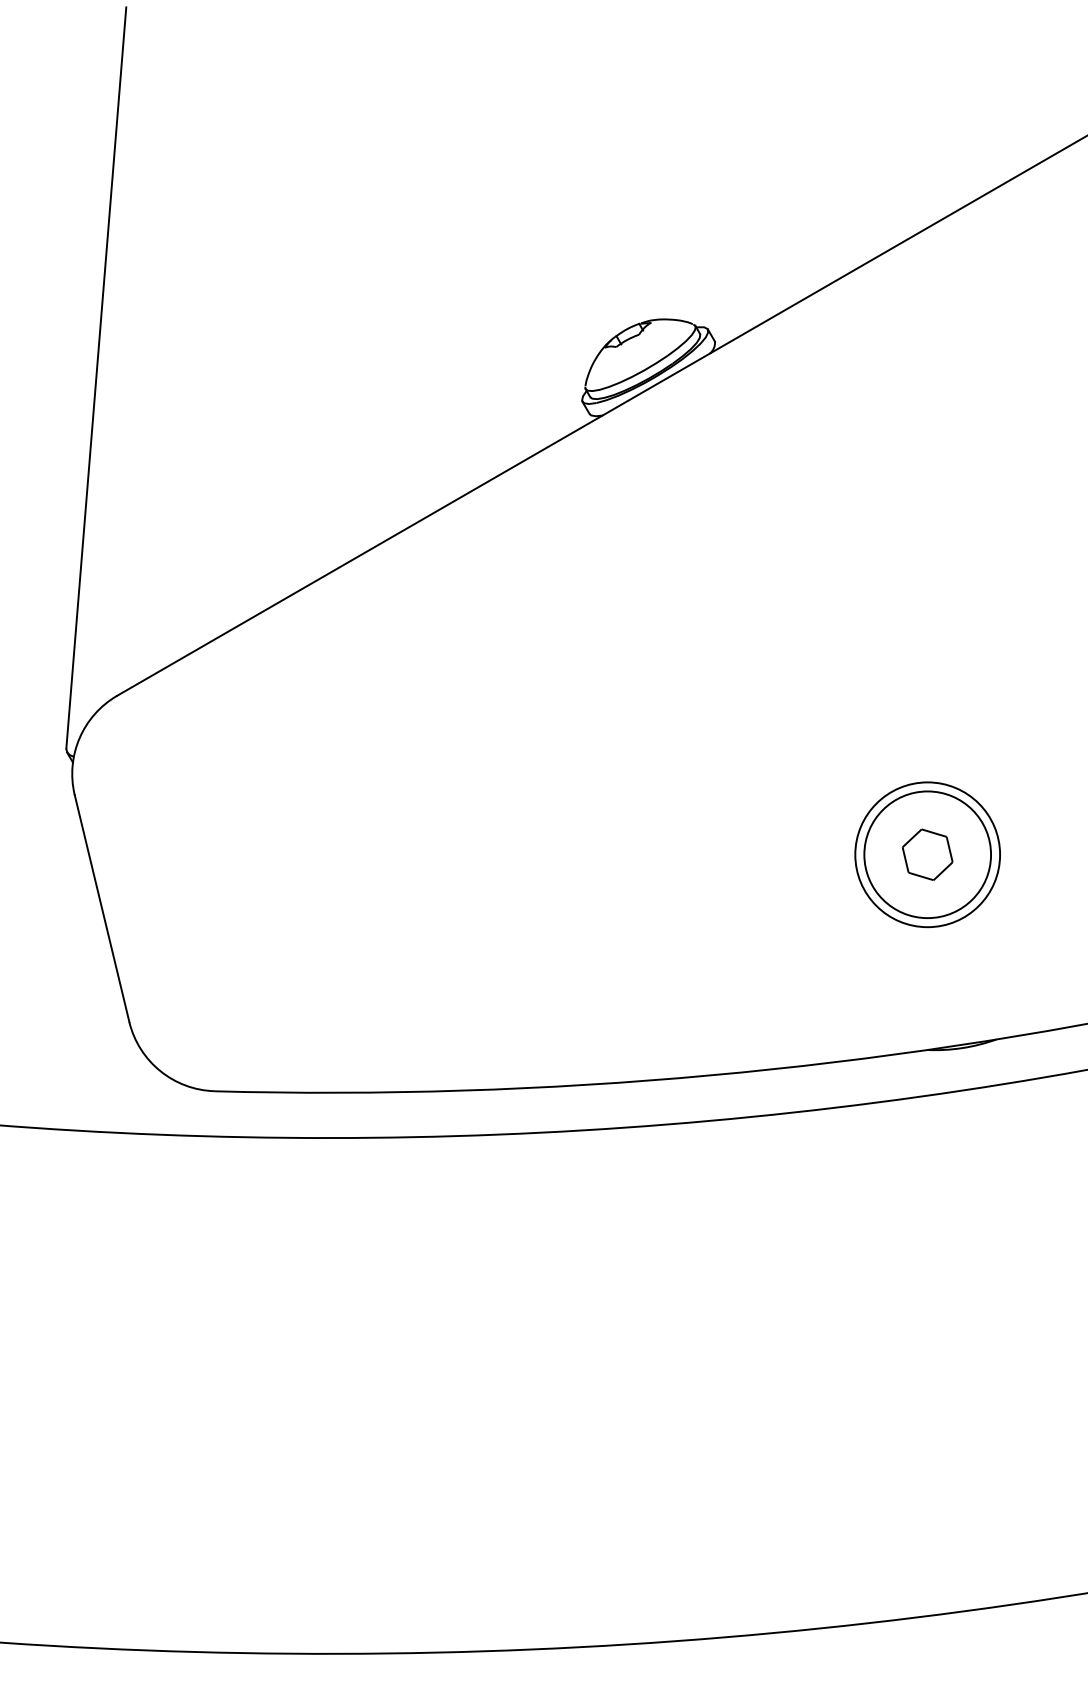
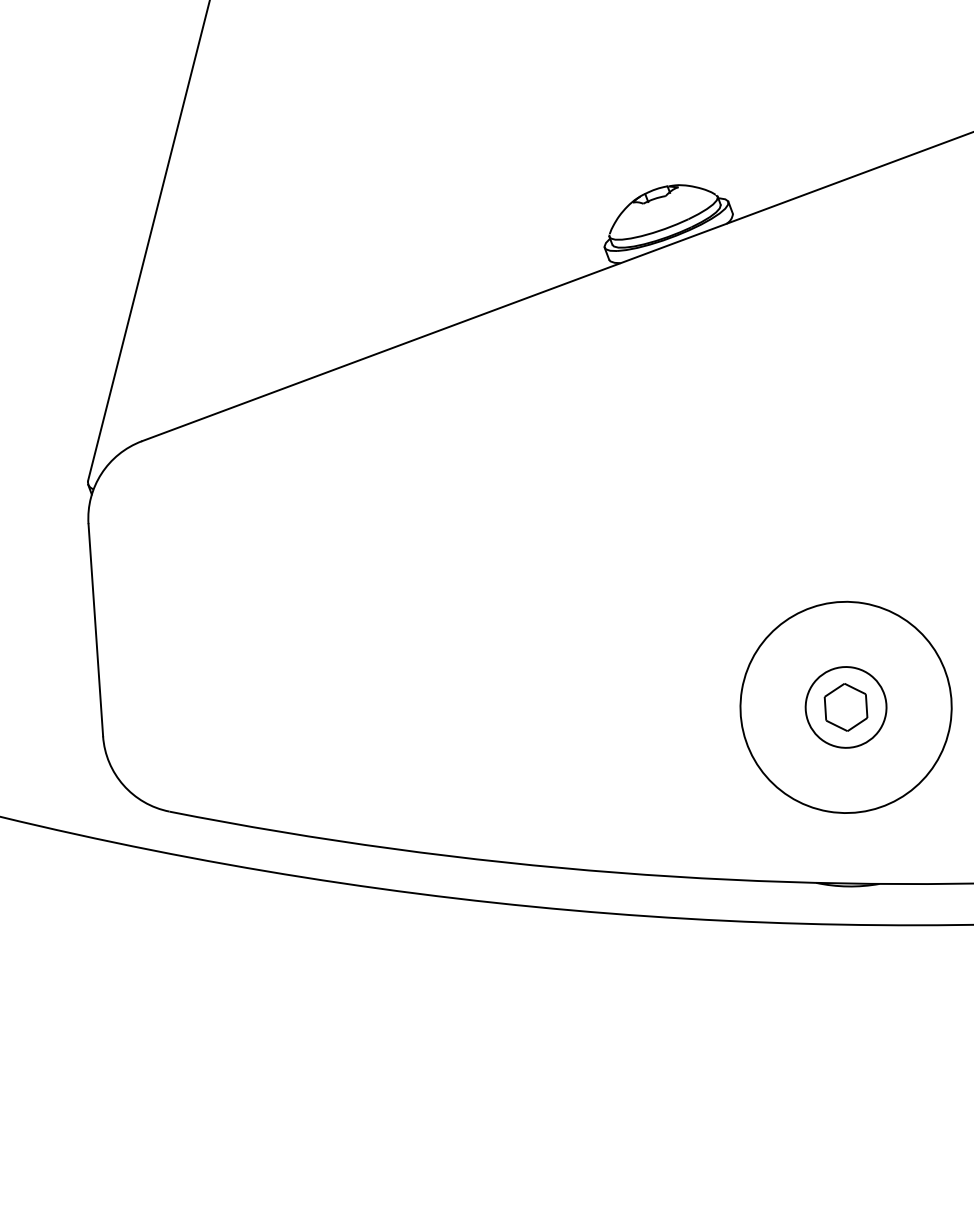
circle: (927, 854) -> (845, 707), size x0.7
circle: (927, 854) -> (845, 707), size x1.6

